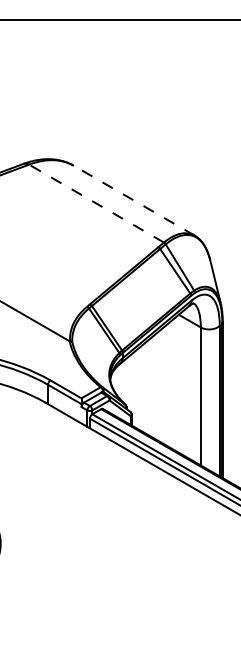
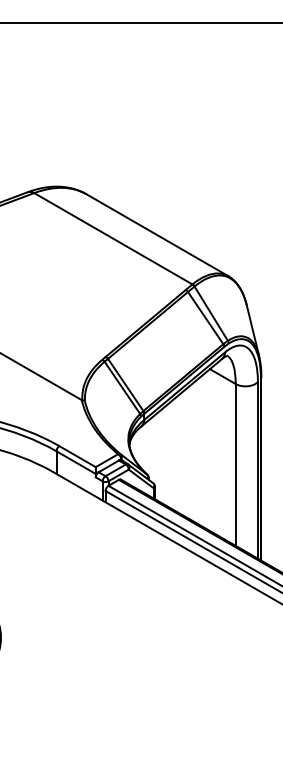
line: (134, 200) -> (157, 235), dashed -> solid
line: (96, 203) -> (113, 238), dashed -> solid

